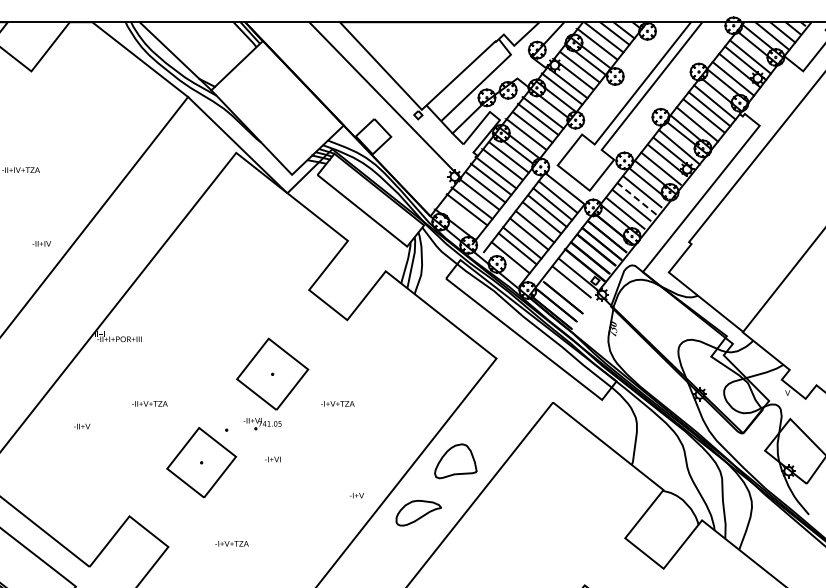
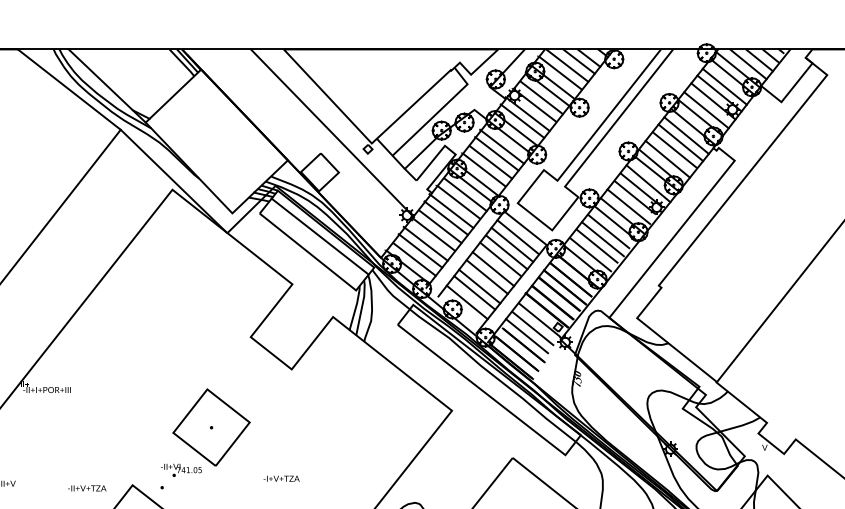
line: (373, 196) -> (319, 236), added
line: (636, 198) -> (602, 238), dashed -> solid
line: (461, 217) -> (414, 259), added
line: (565, 288) -> (526, 335), added
text: (149, 403) -> (86, 487), moved
text: (337, 403) -> (281, 478), moved
part: (262, 424) -> (181, 470), moved

